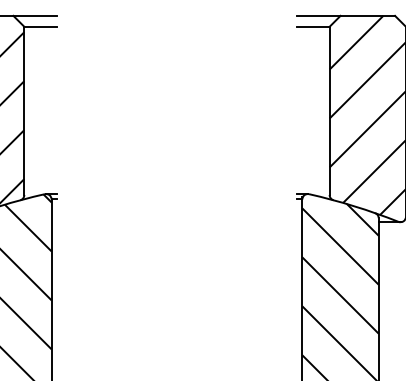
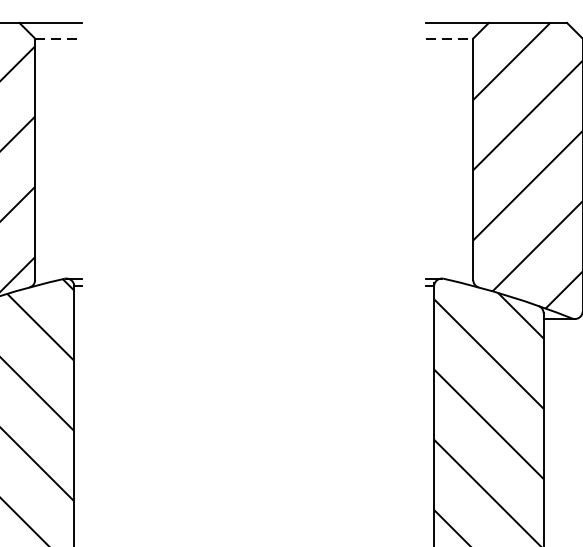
line: (41, 26) -> (59, 38), solid -> dashed
line: (313, 26) -> (450, 38), solid -> dashed

